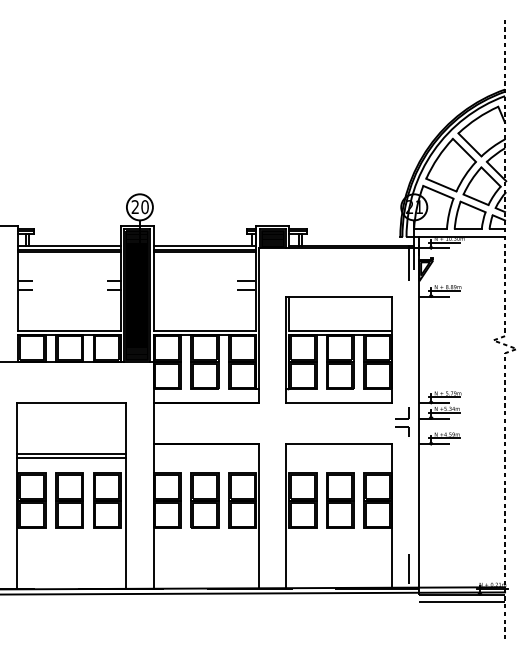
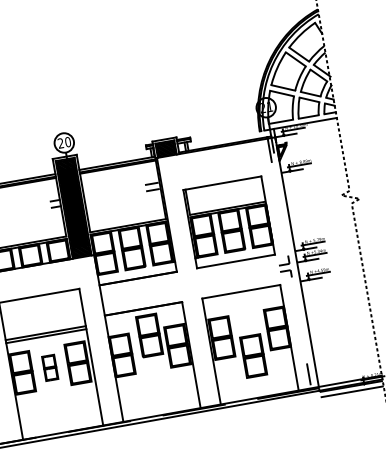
part: (69, 500) -> (50, 367), size x0.6
part: (204, 500) -> (149, 335), moved
part: (340, 500) -> (253, 355), moved

